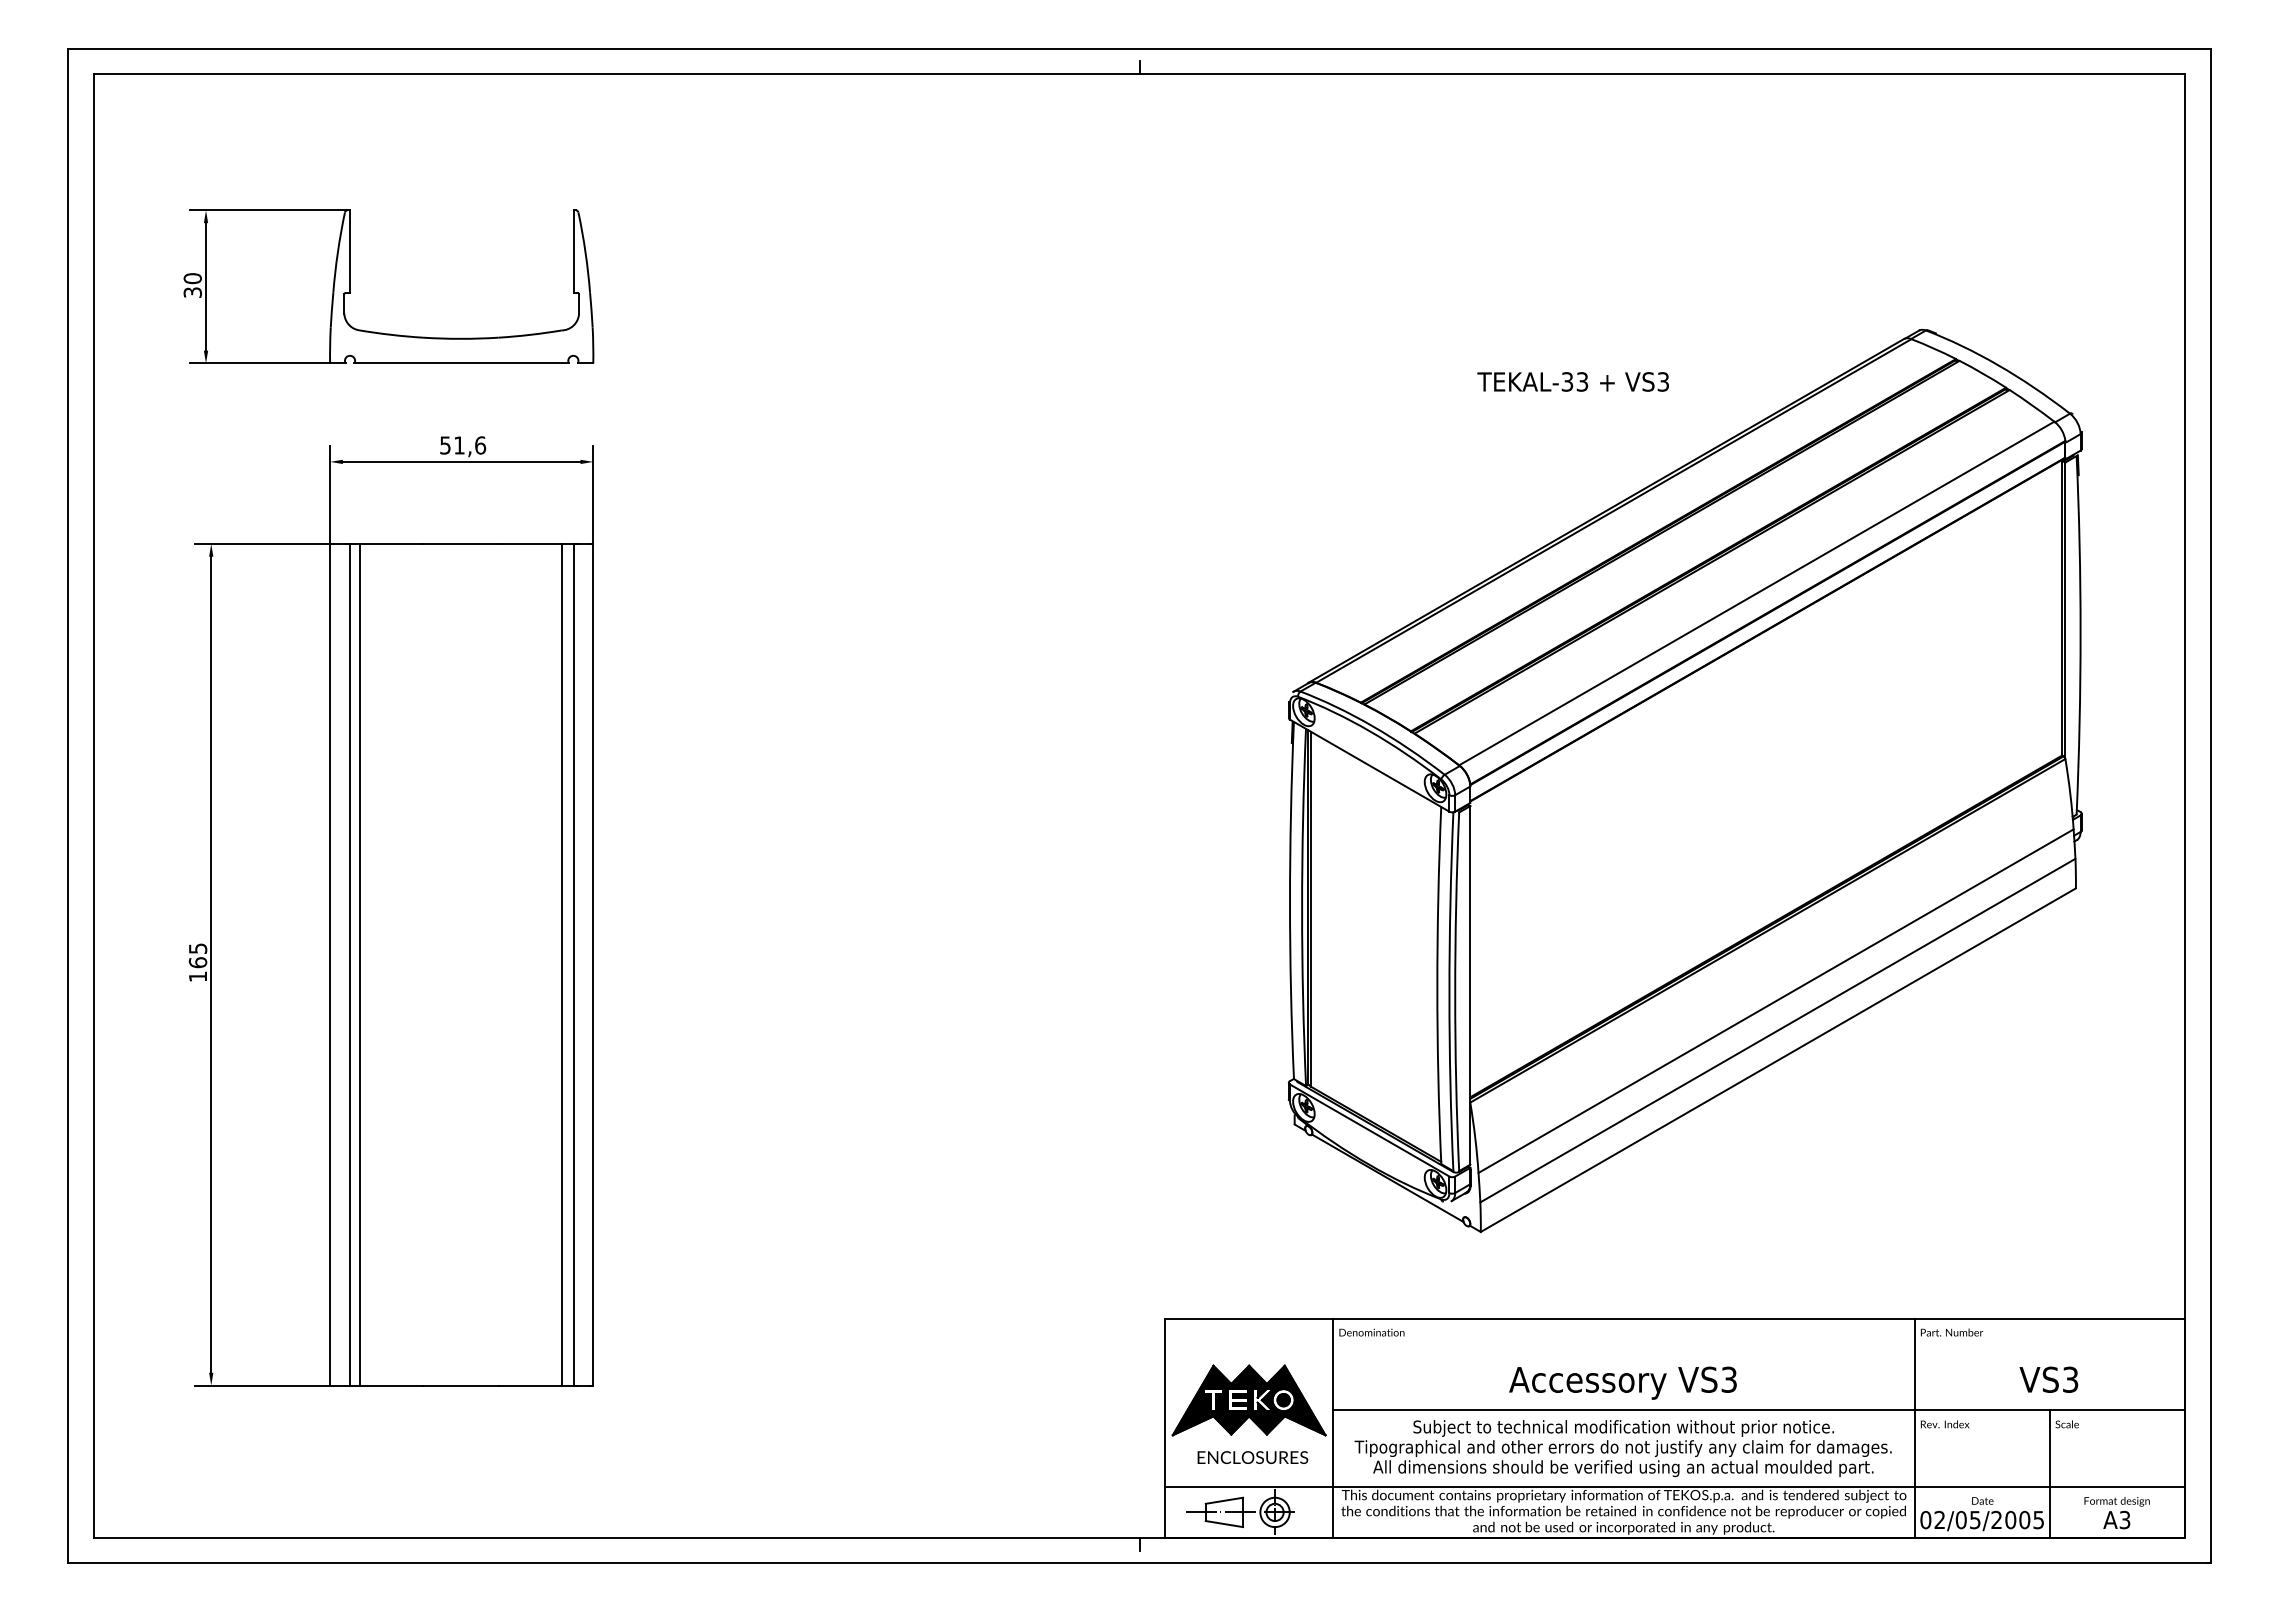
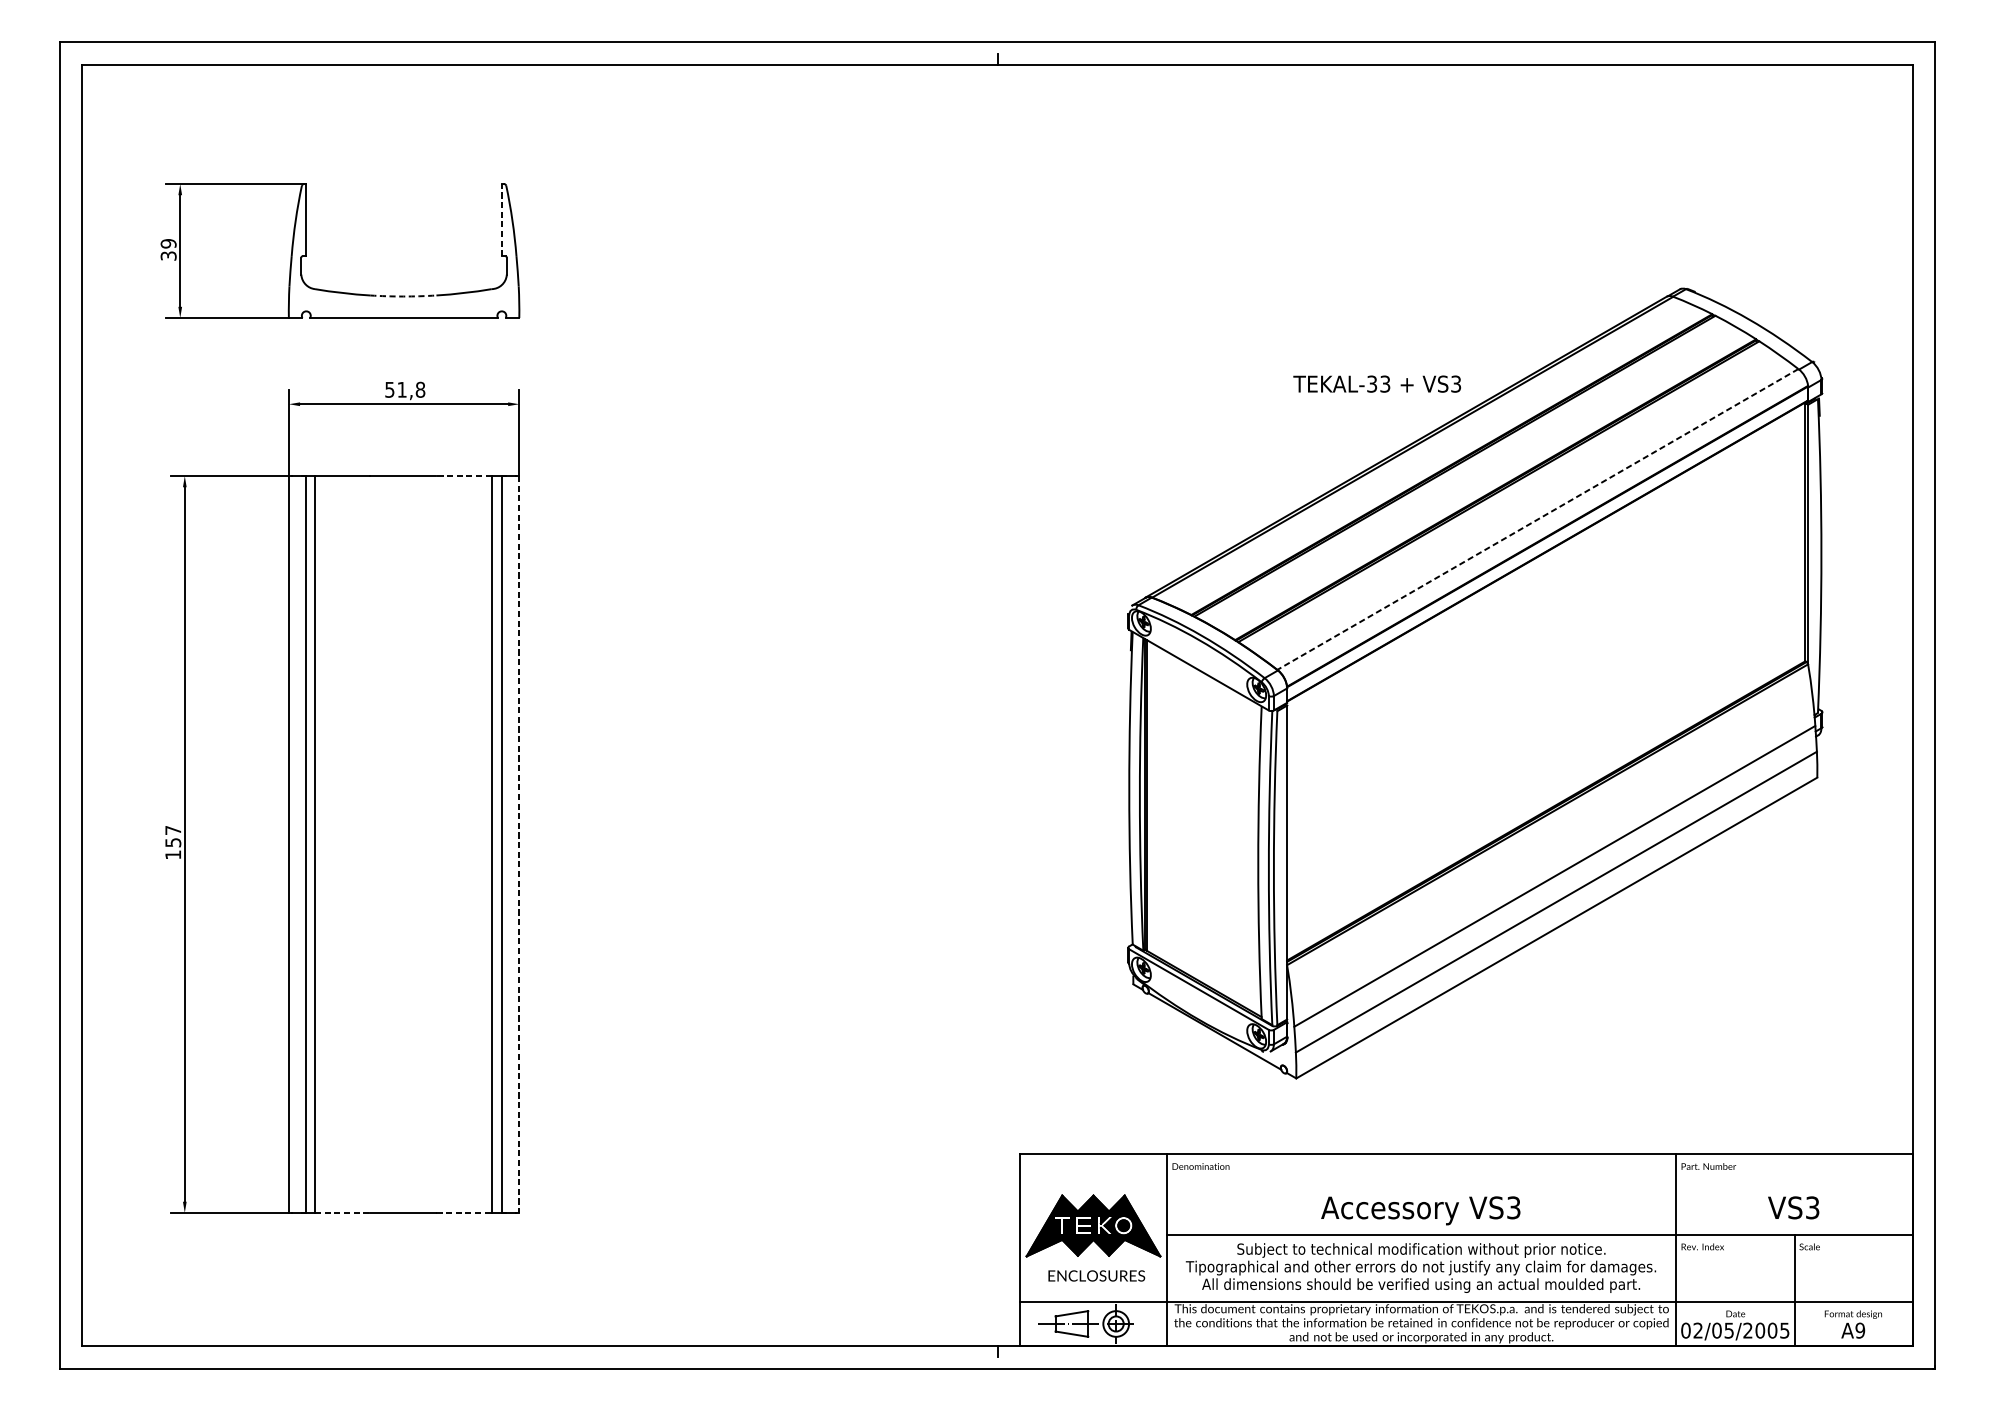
line: (573, 251) -> (501, 220), solid -> dashed
text: (192, 278) -> (168, 243), 30 -> 39
arc: (460, 338) -> (403, 296), solid -> dashed
text: (1572, 381) -> (1376, 383), moved
text: (480, 445) -> (420, 389), 51,6 -> 51,8
line: (530, 543) -> (464, 475), solid -> dashed
line: (1756, 593) -> (1537, 519), solid -> dashed
text: (197, 955) -> (172, 836), 165 -> 157
line: (593, 964) -> (519, 844), solid -> dashed
line: (391, 1385) -> (342, 1212), solid -> dashed
line: (530, 1385) -> (464, 1212), solid -> dashed
text: (2124, 1520) -> (1859, 1331), A3 -> A9

